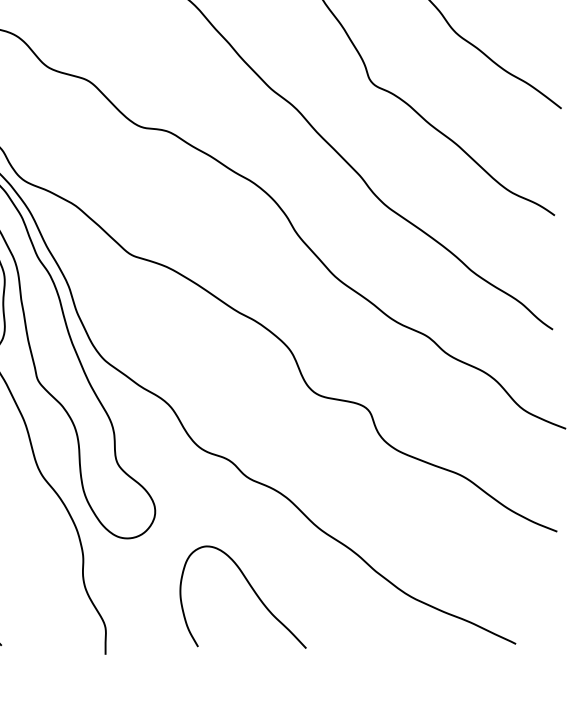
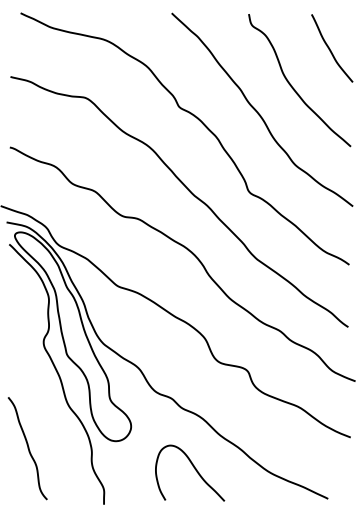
curve: (251, 590) -> (194, 469), moved

